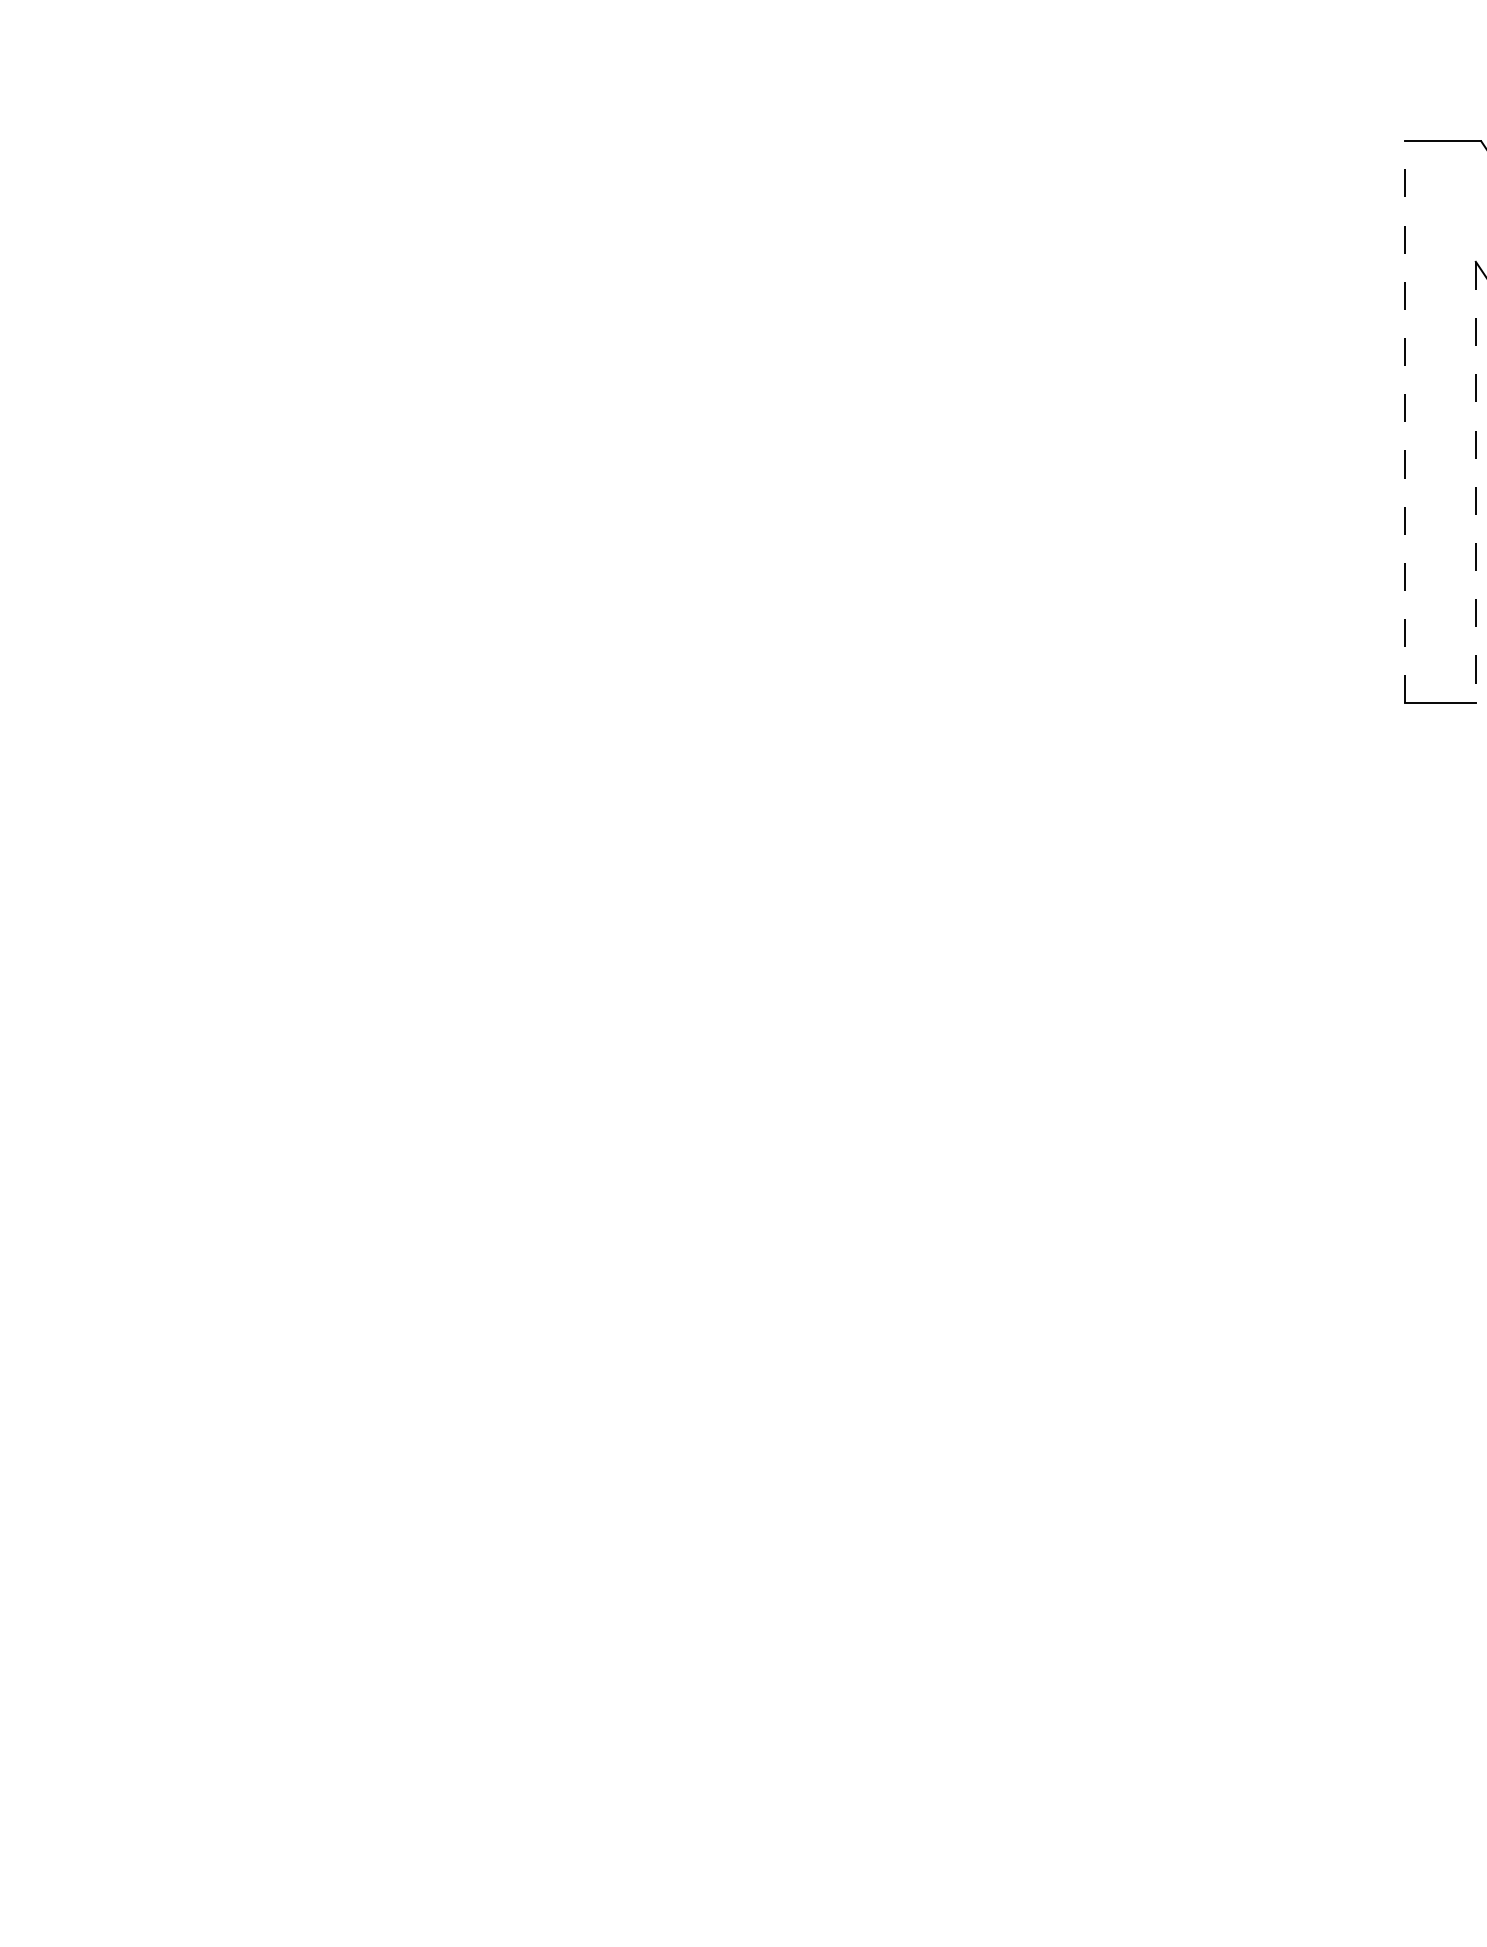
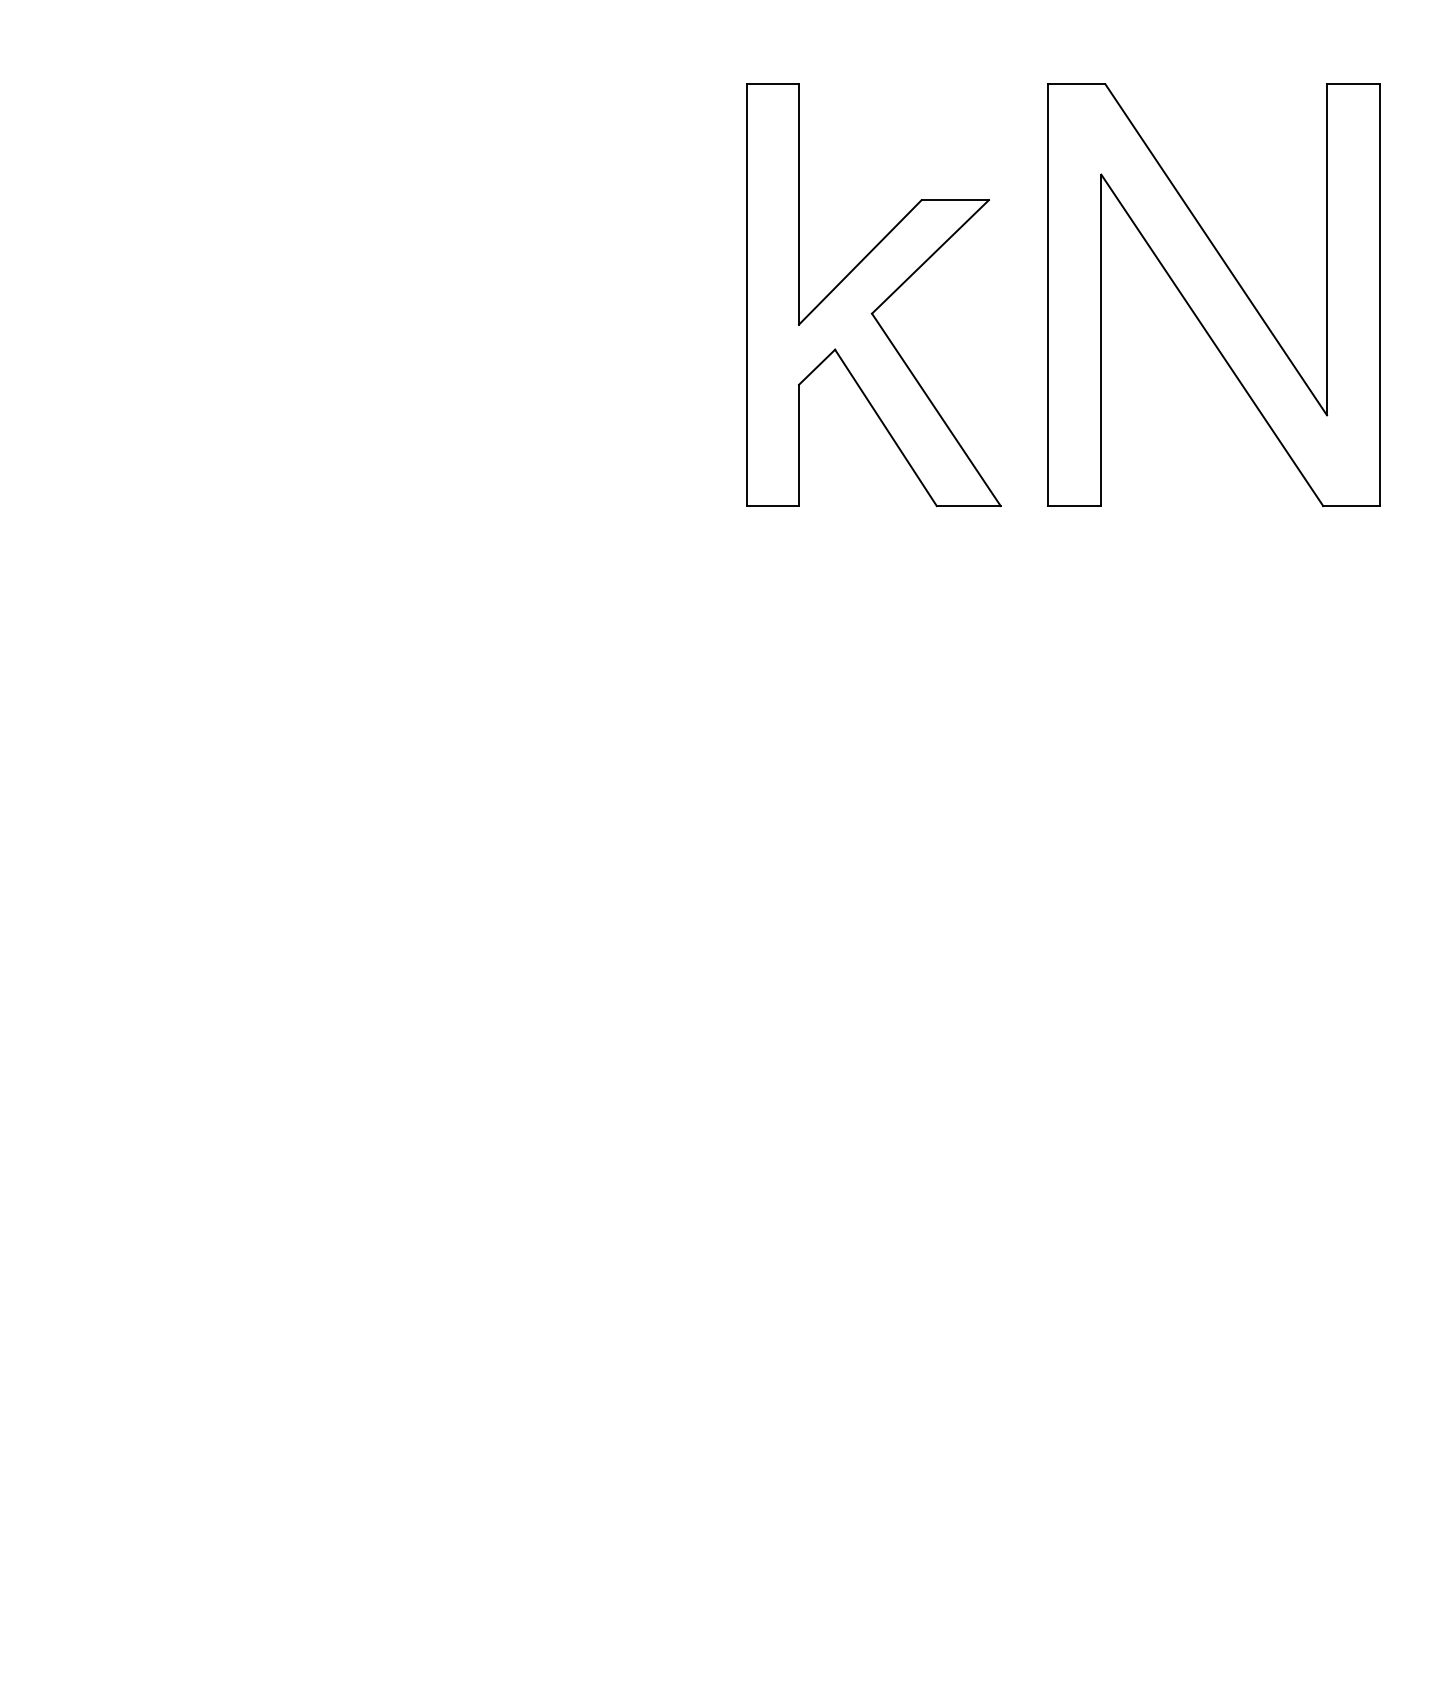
part: (1172, 422) -> (873, 295), added
line: (1404, 422) -> (1047, 295), dashed -> solid
line: (1476, 482) -> (1101, 340), dashed -> solid

